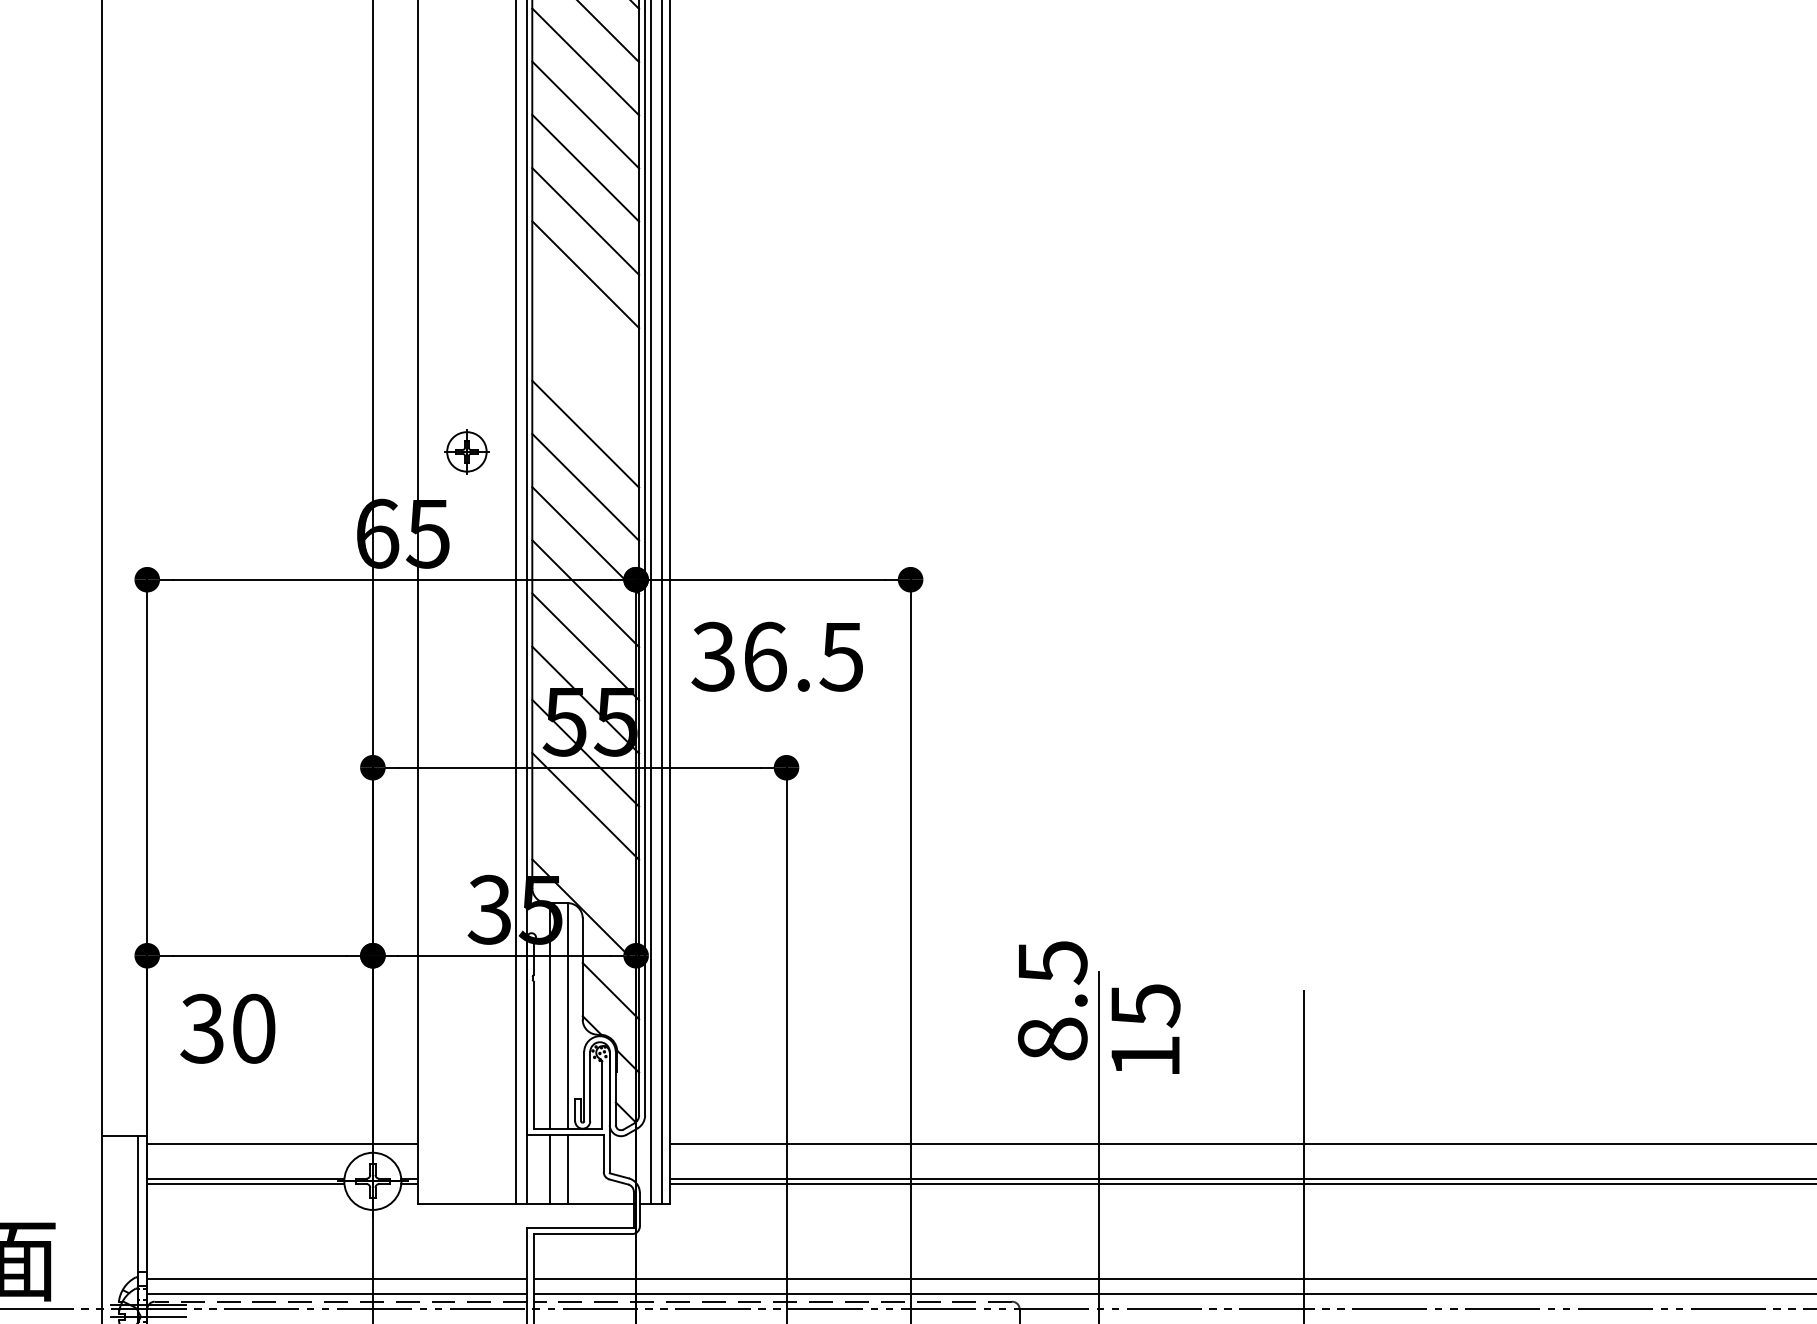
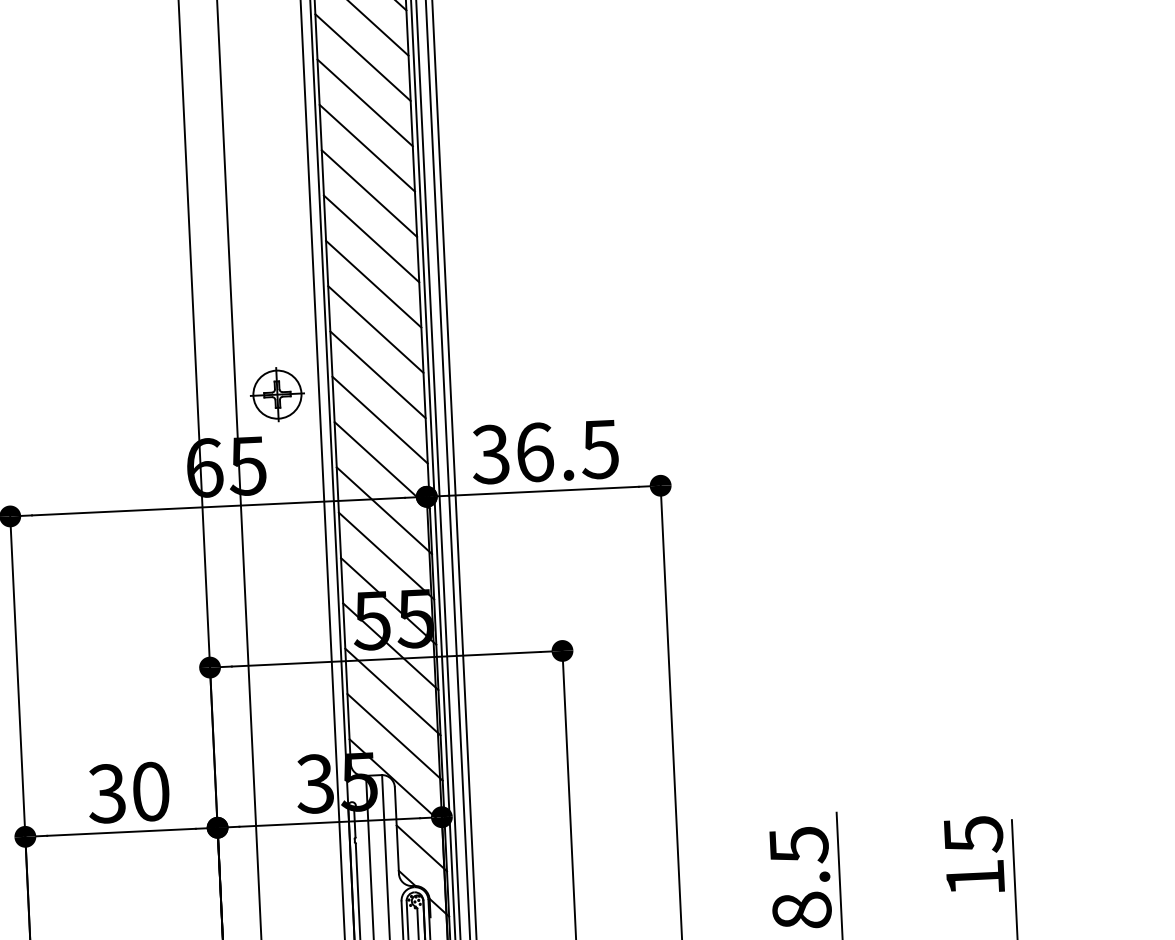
line: (585, 327) -> (373, 283), added
line: (585, 380) -> (375, 329), added
part: (466, 451) -> (277, 394), size x1.43
text: (776, 656) -> (544, 451), moved
line: (585, 859) -> (394, 737), added
text: (1052, 1000) -> (800, 877), moved
text: (227, 1028) -> (128, 792), moved
text: (1145, 1028) -> (974, 854), moved

